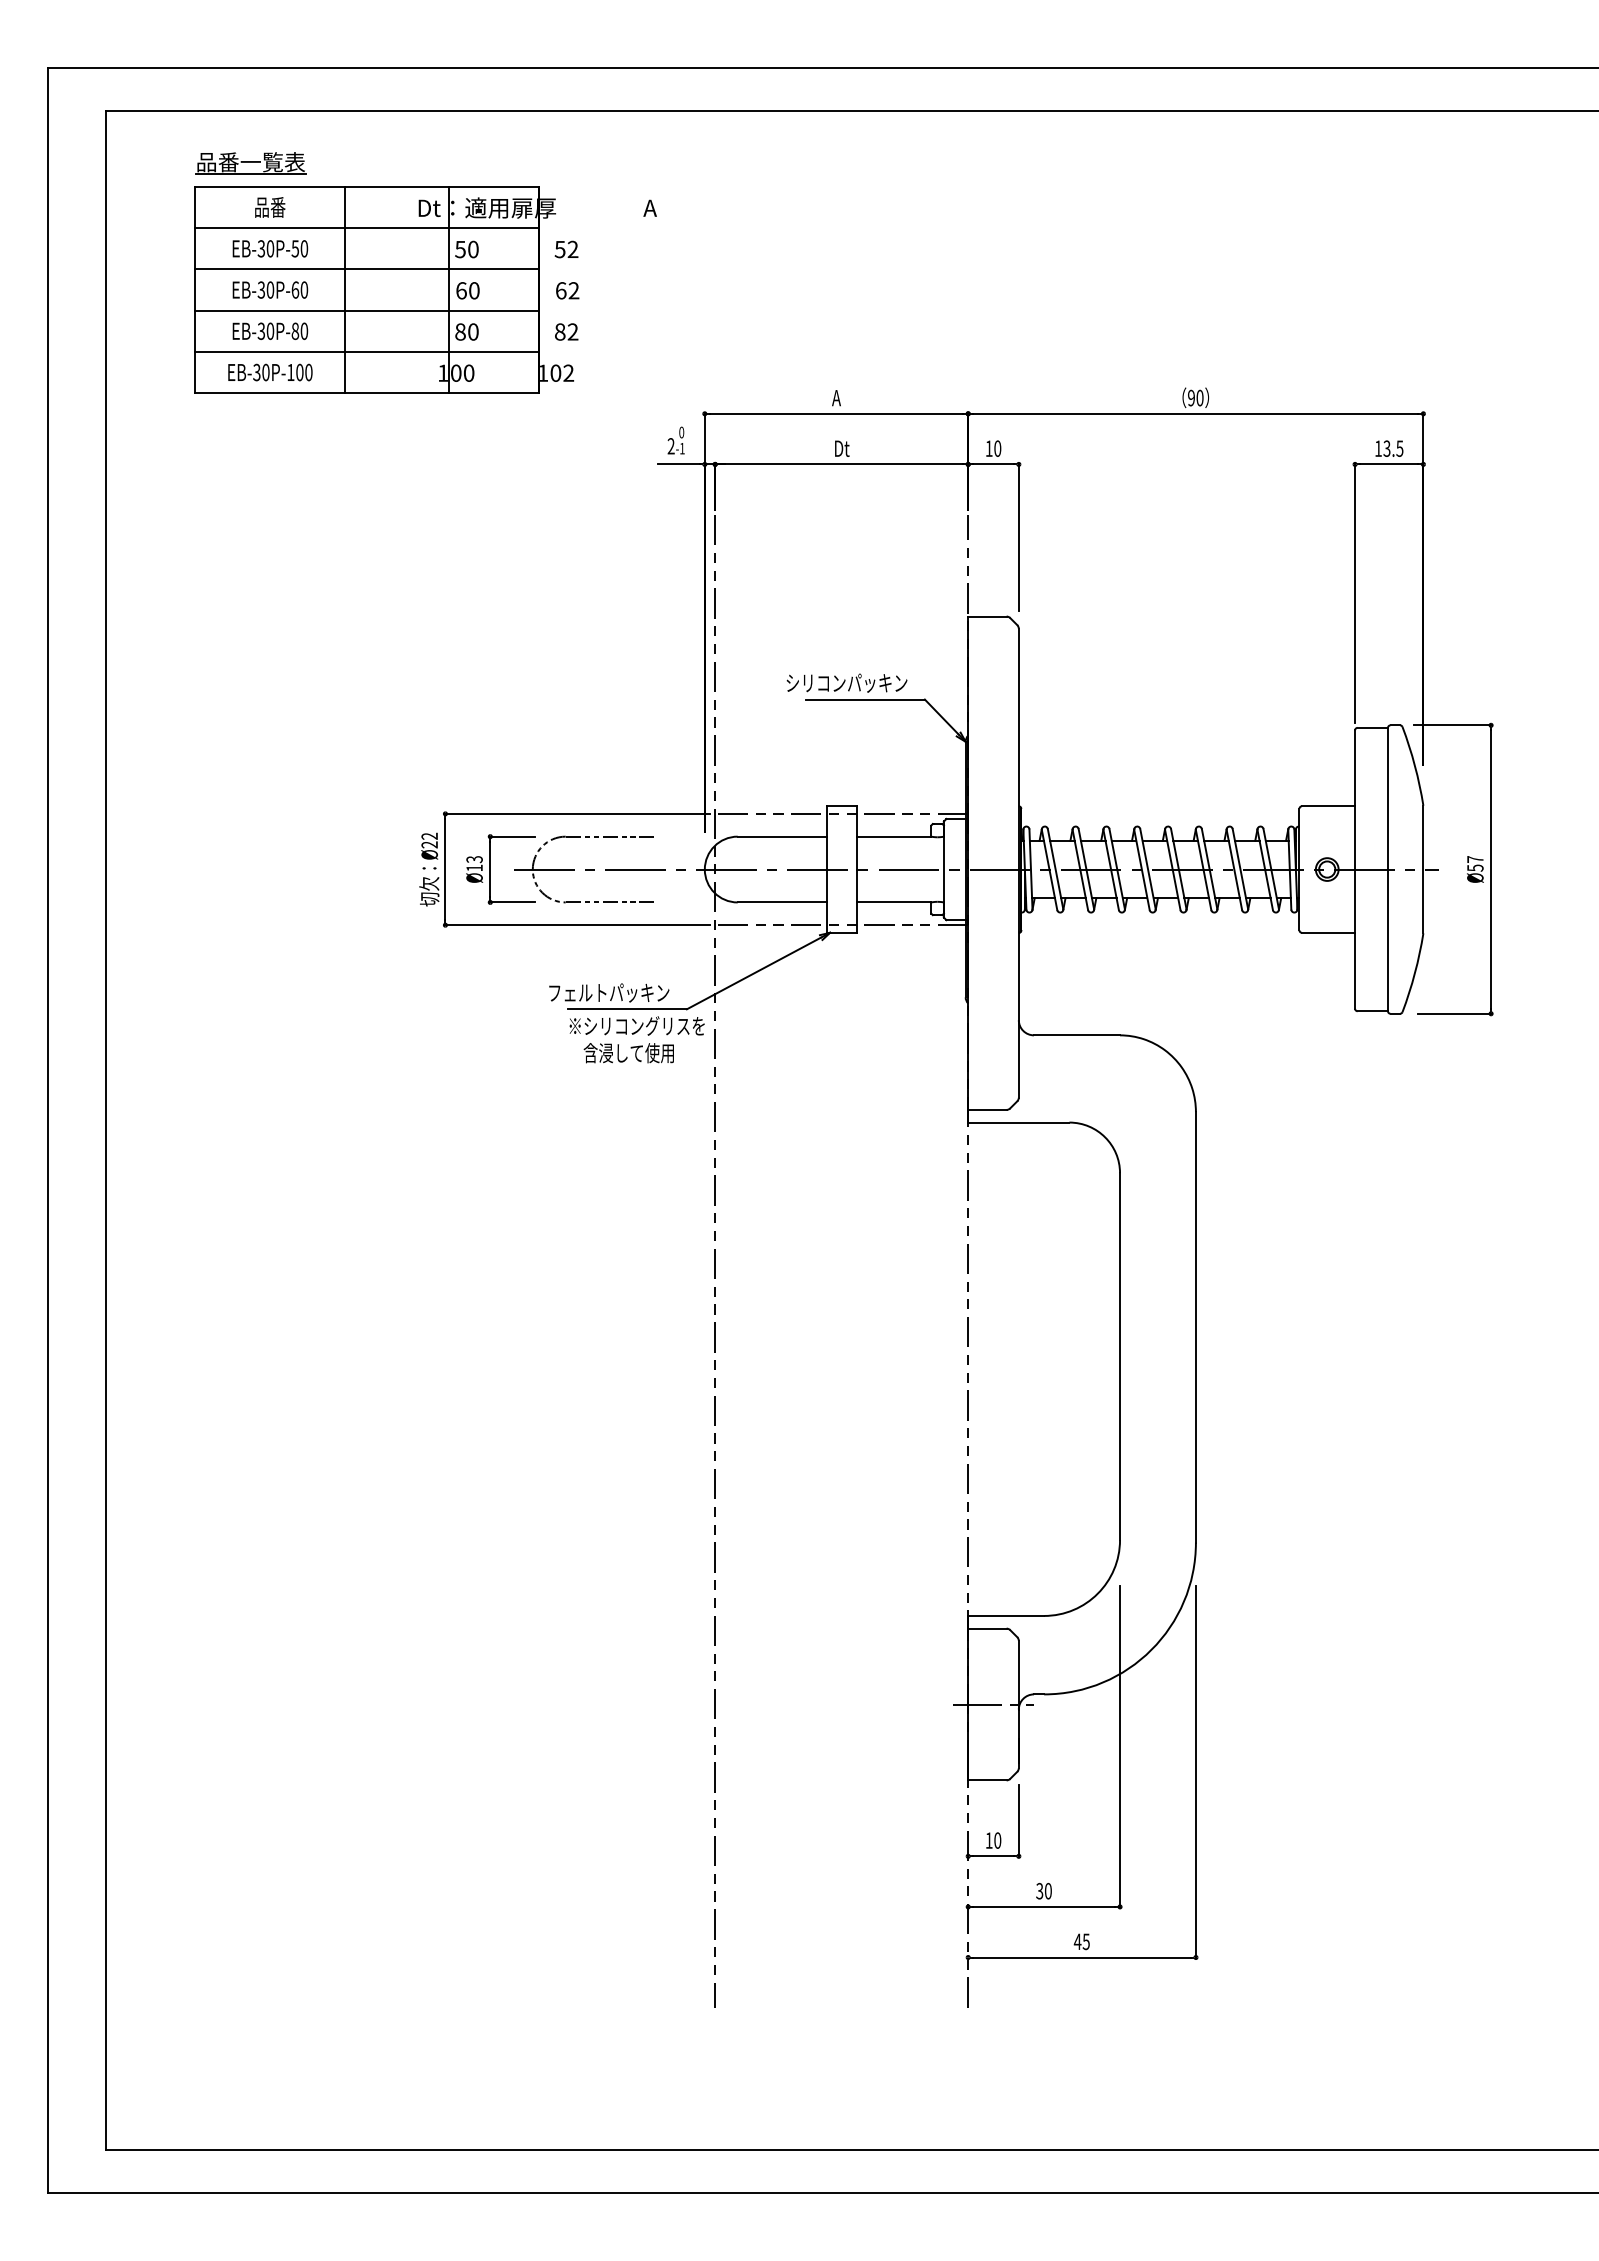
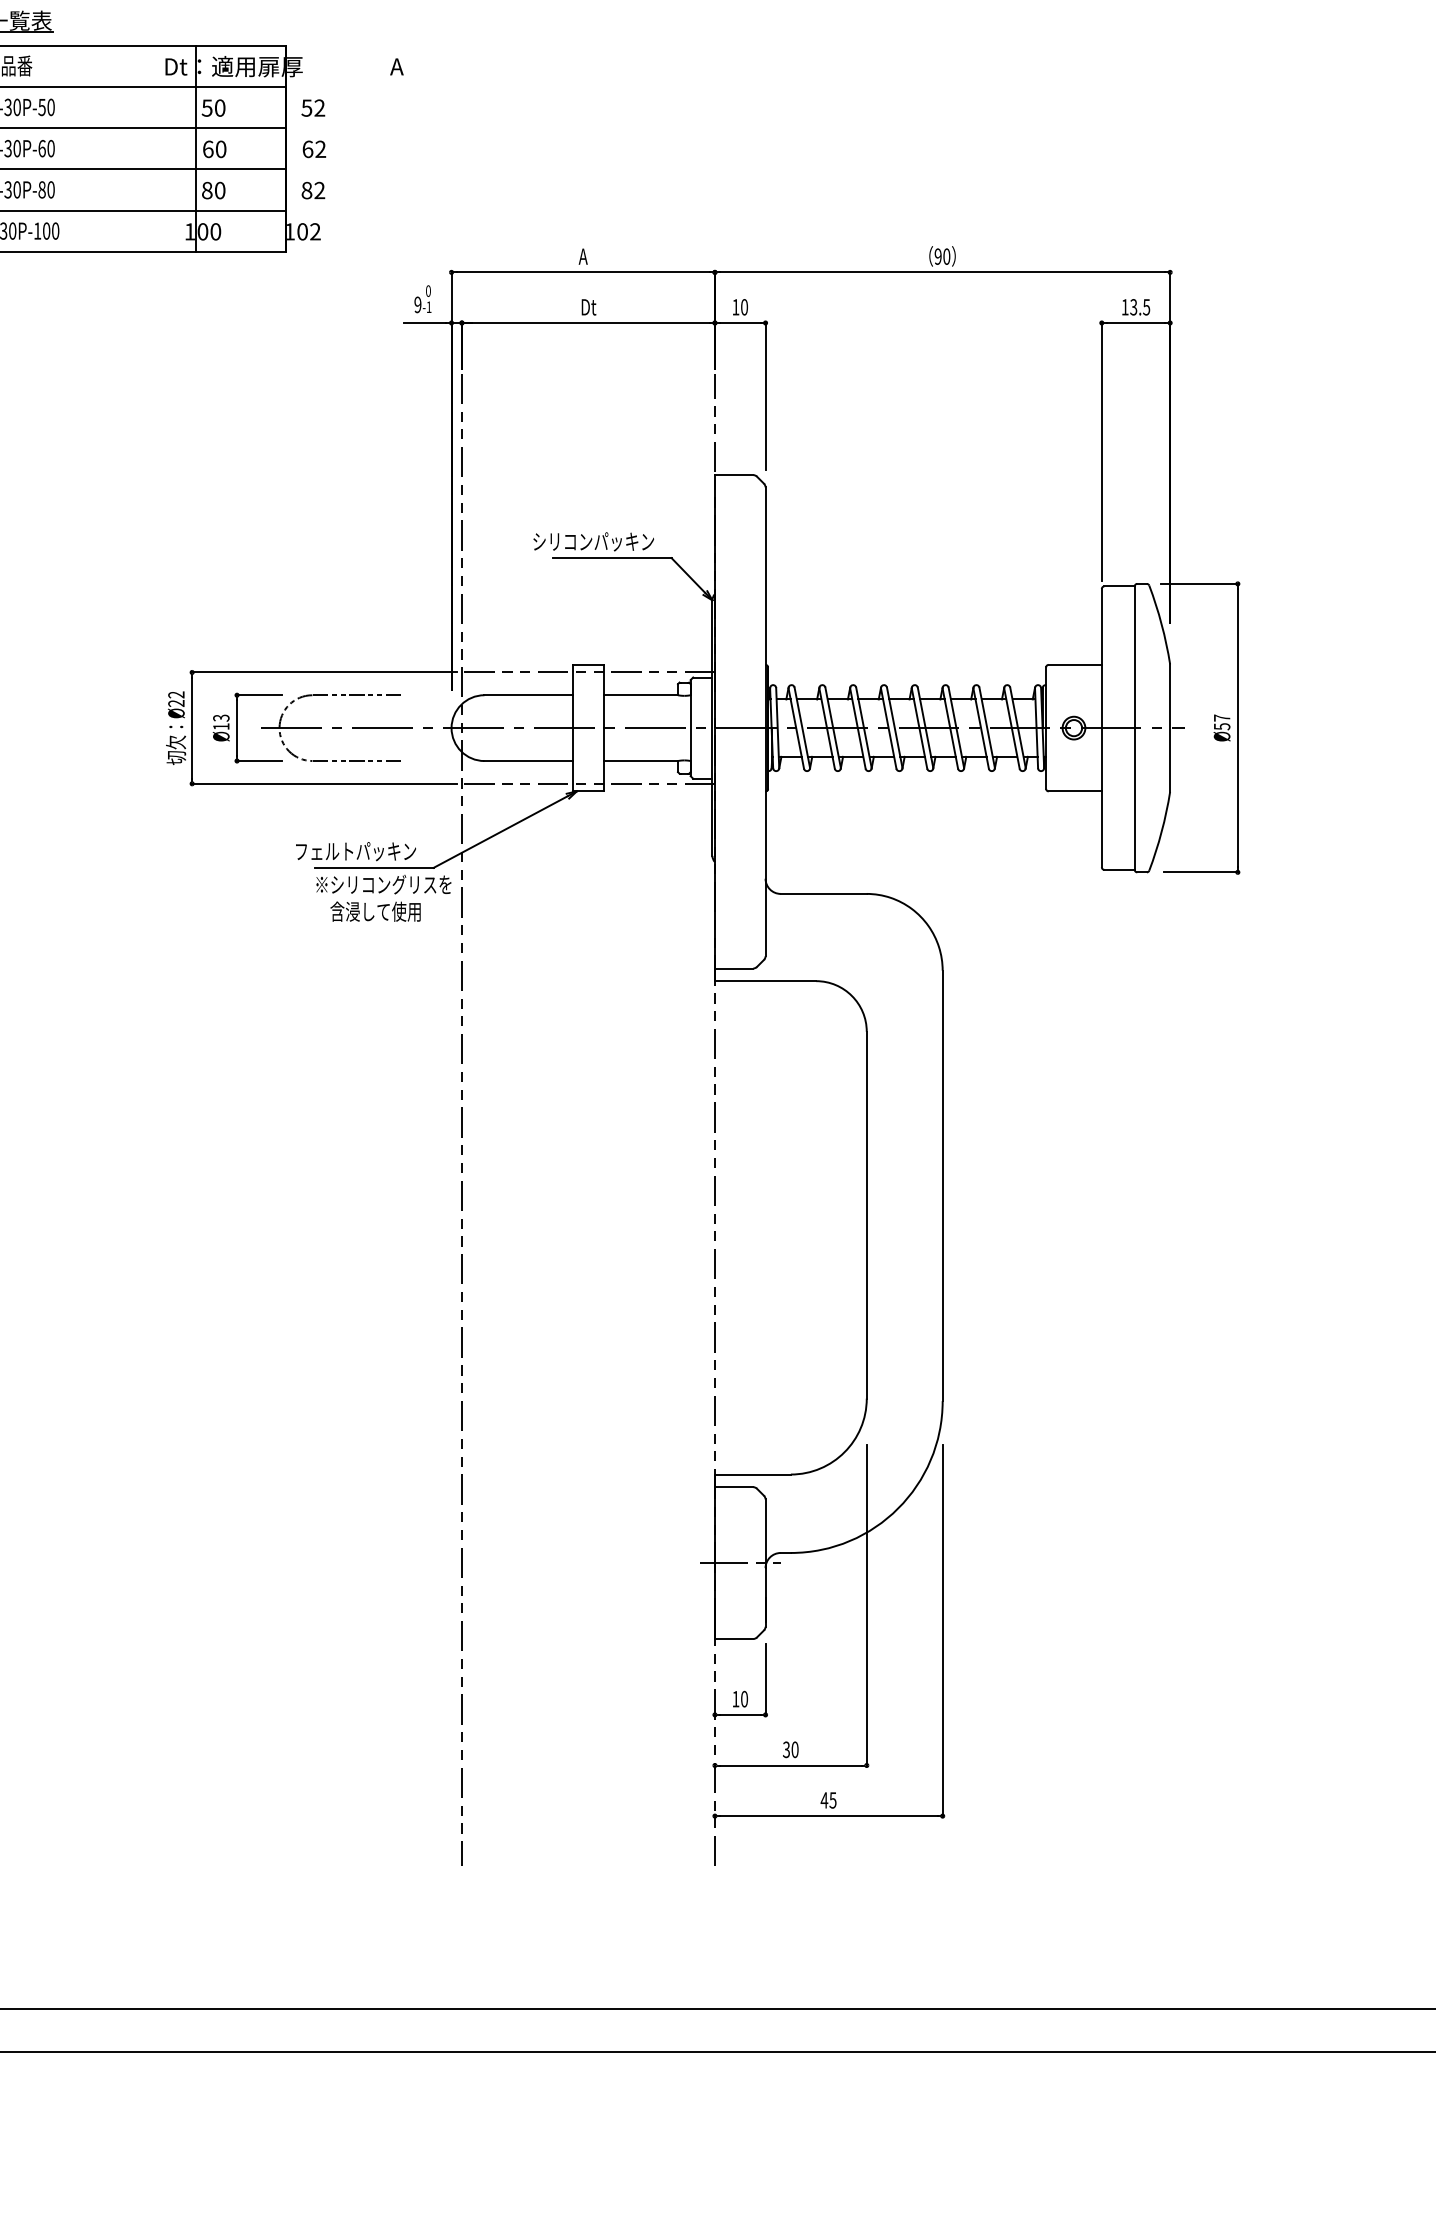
line: (344, 290) -> (91, 149), removed
text: (670, 446) -> (417, 305), 2 -> 9

